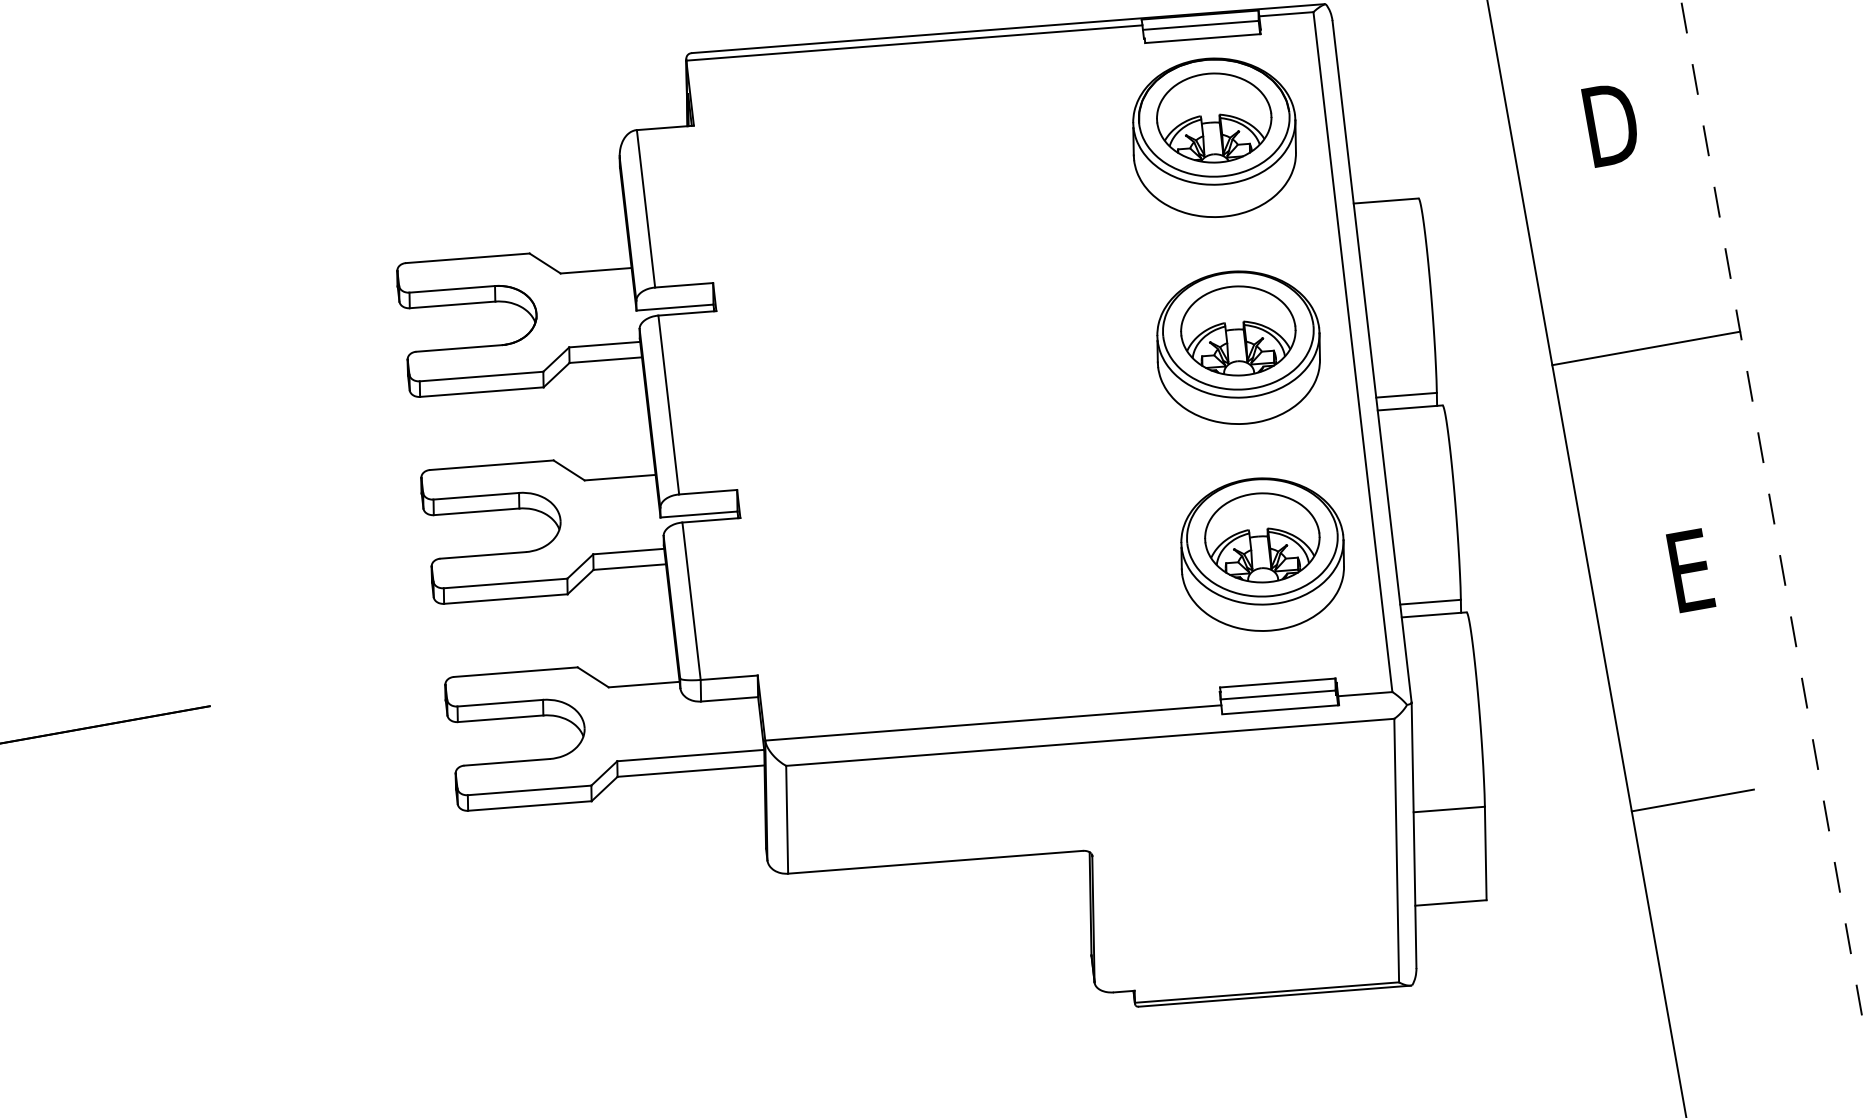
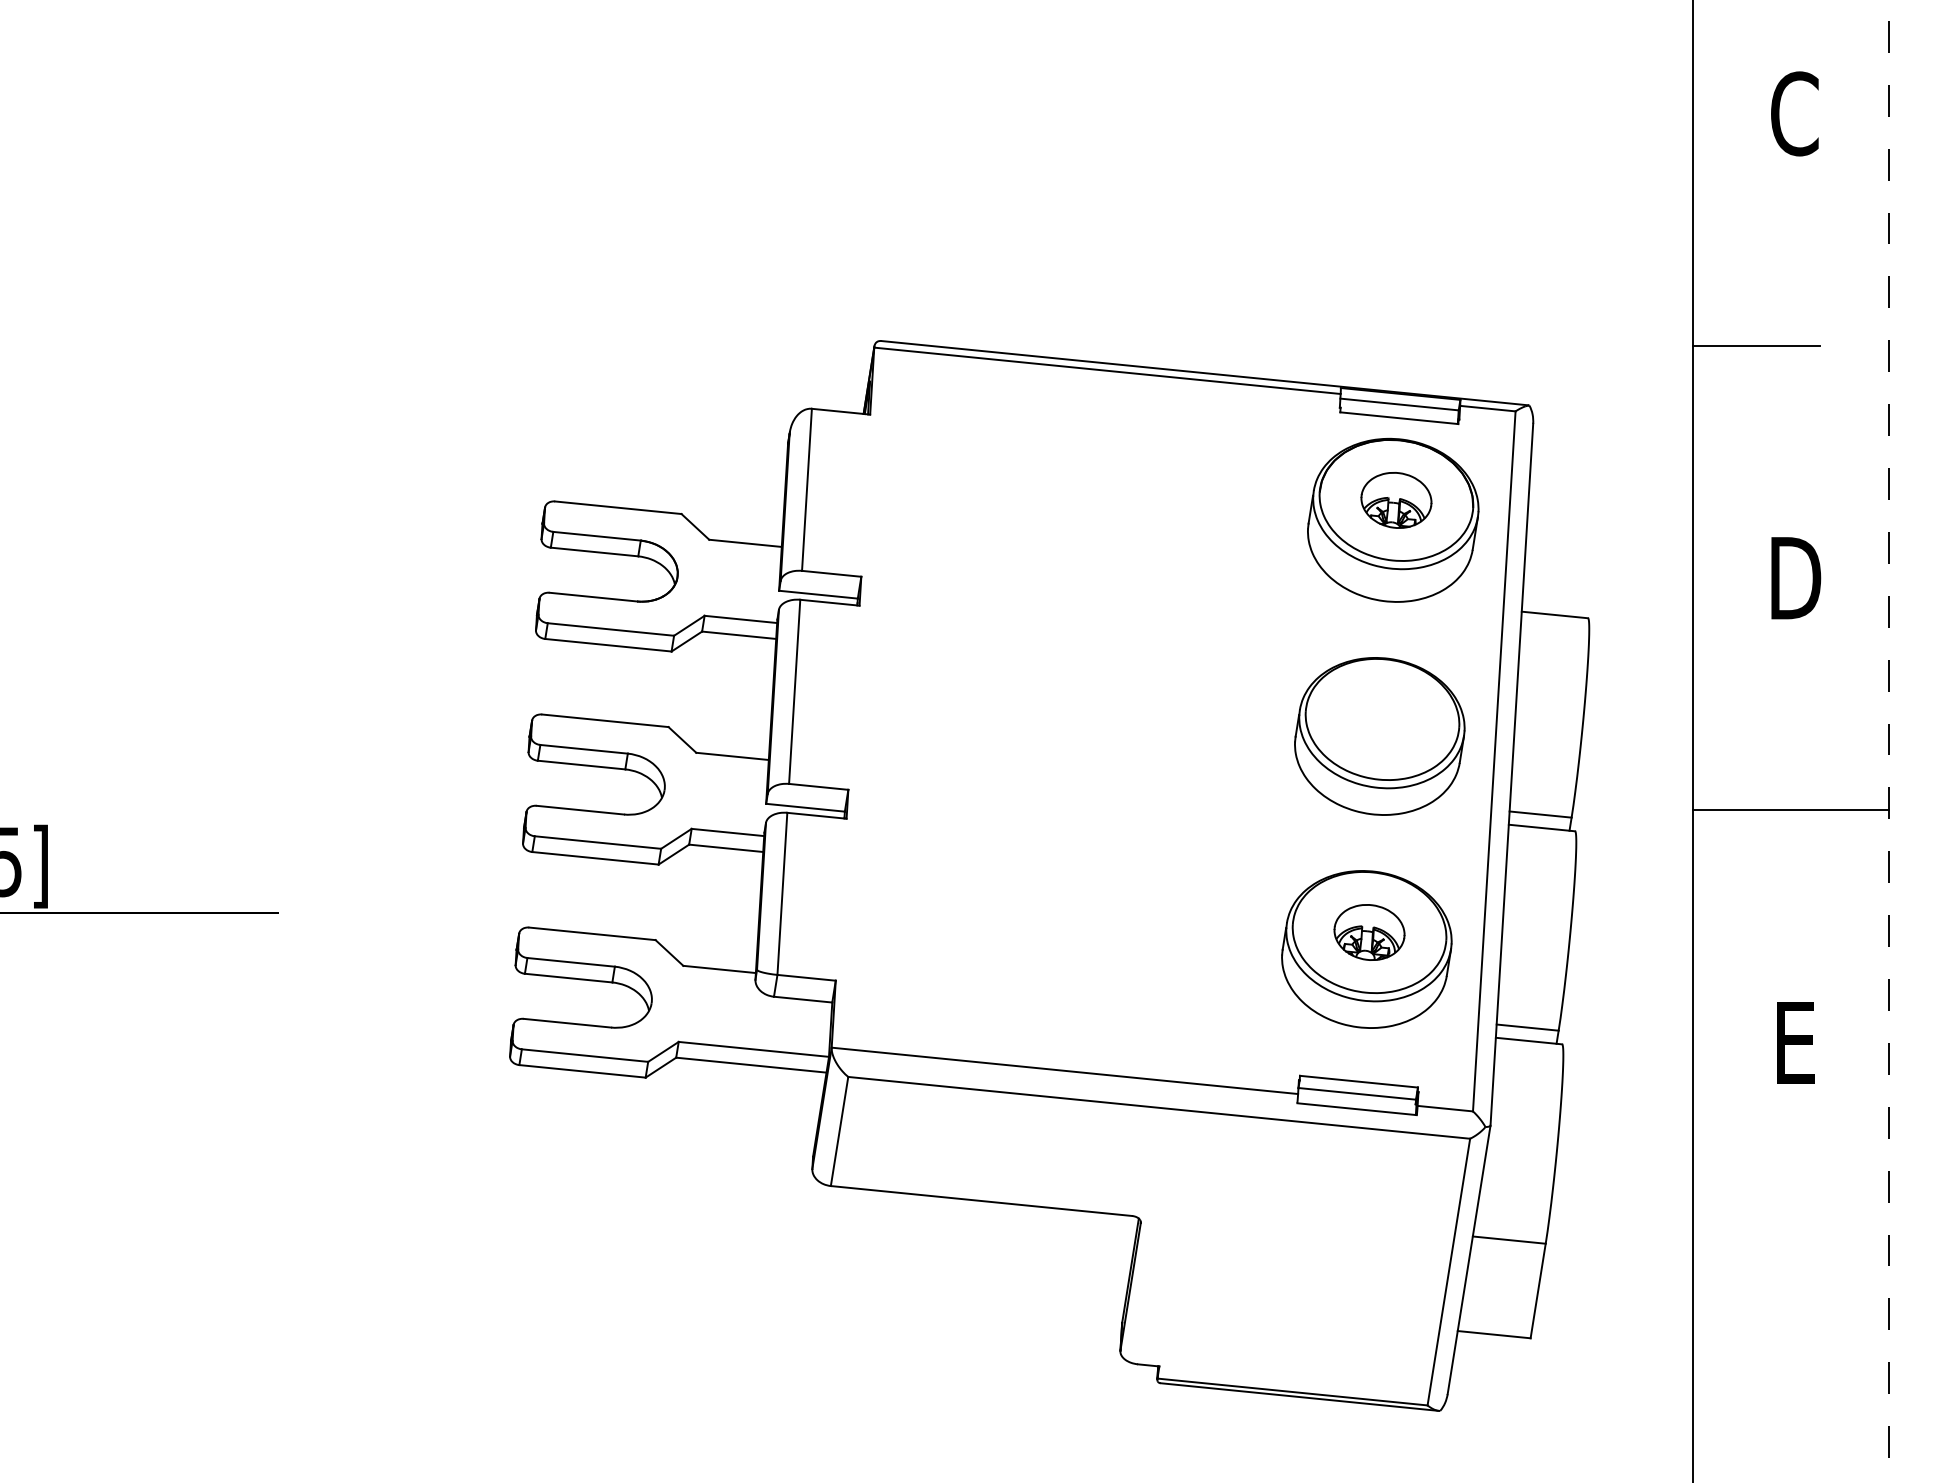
part: (1214, 118) -> (1396, 500), size x0.6
part: (1238, 330) -> (1382, 719), removed
part: (1262, 537) -> (1369, 932), size x0.6
line: (1692, 800) -> (1756, 1274), removed

